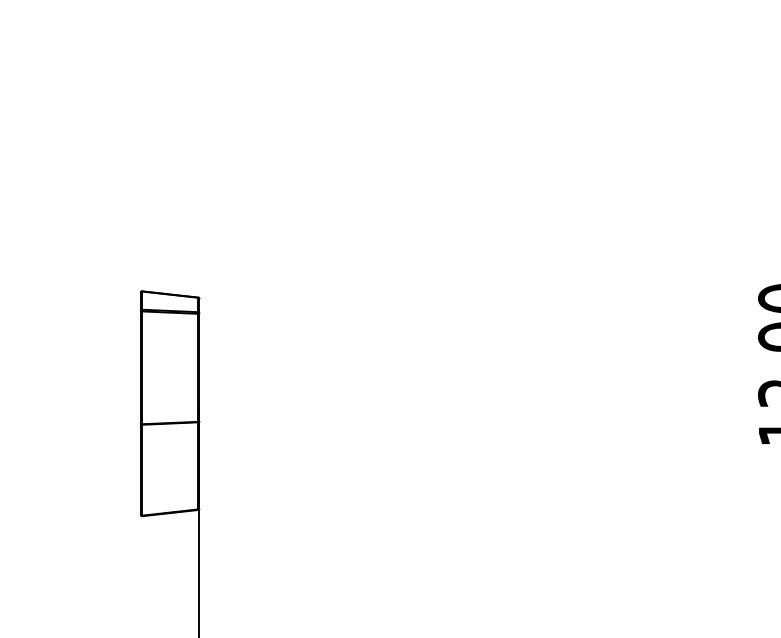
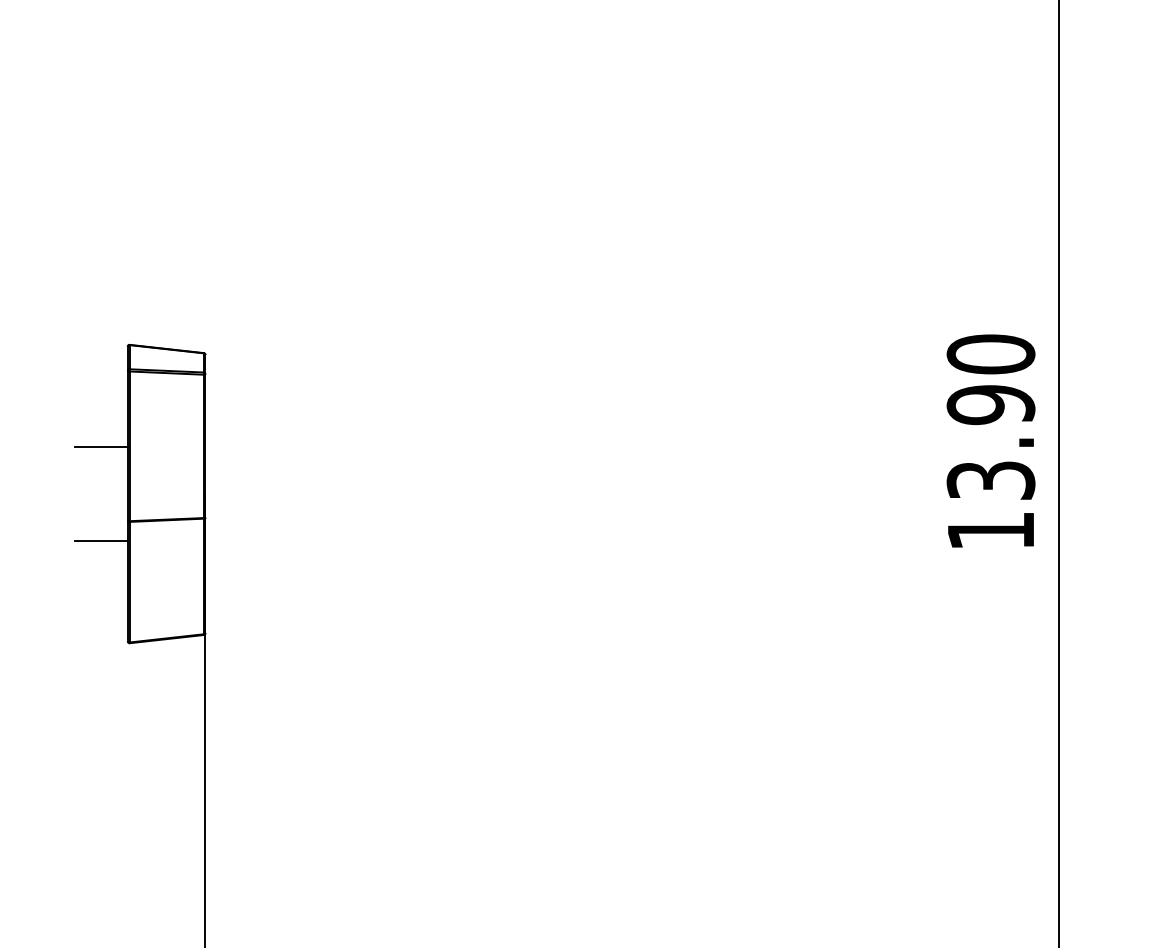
line: (121, 368) -> (101, 447), added
line: (121, 438) -> (101, 540), added

